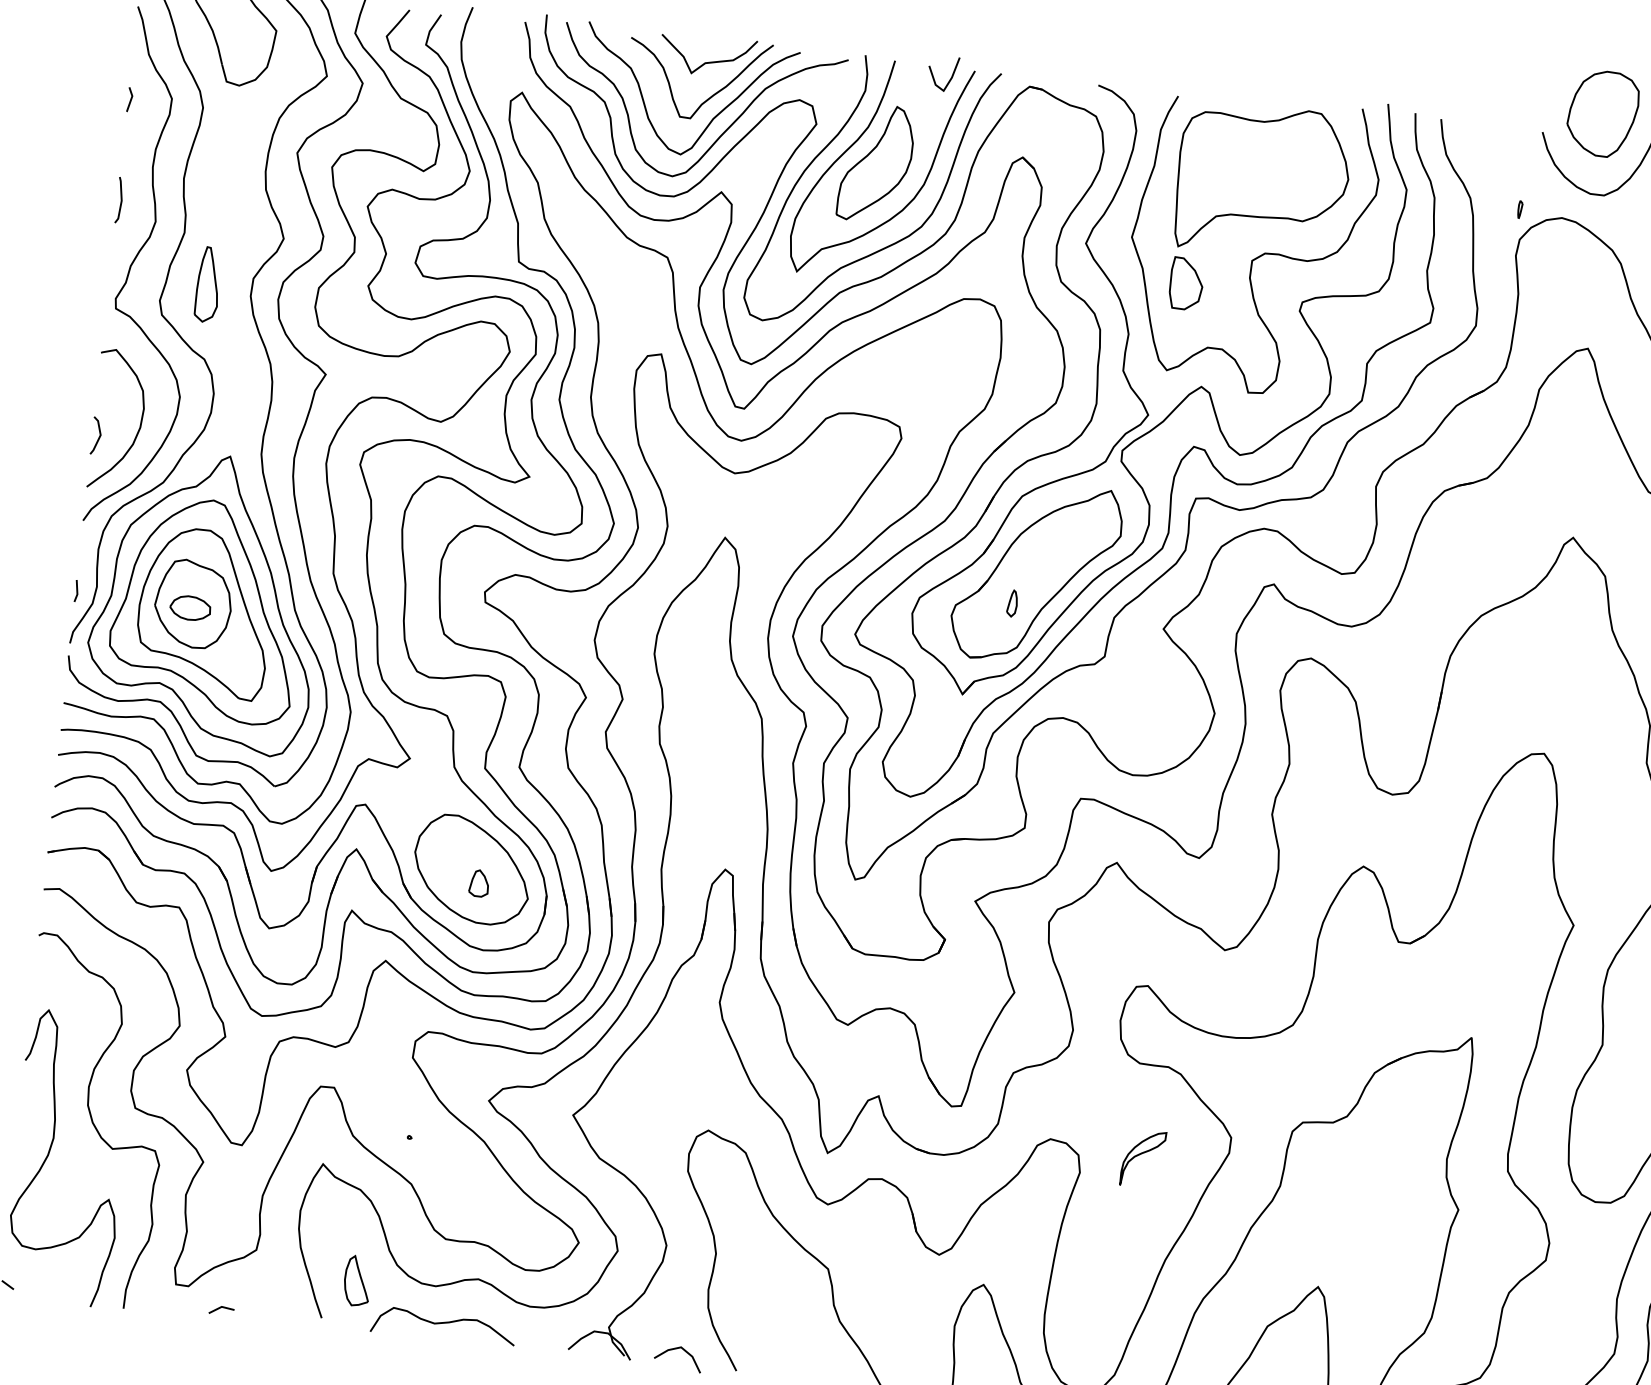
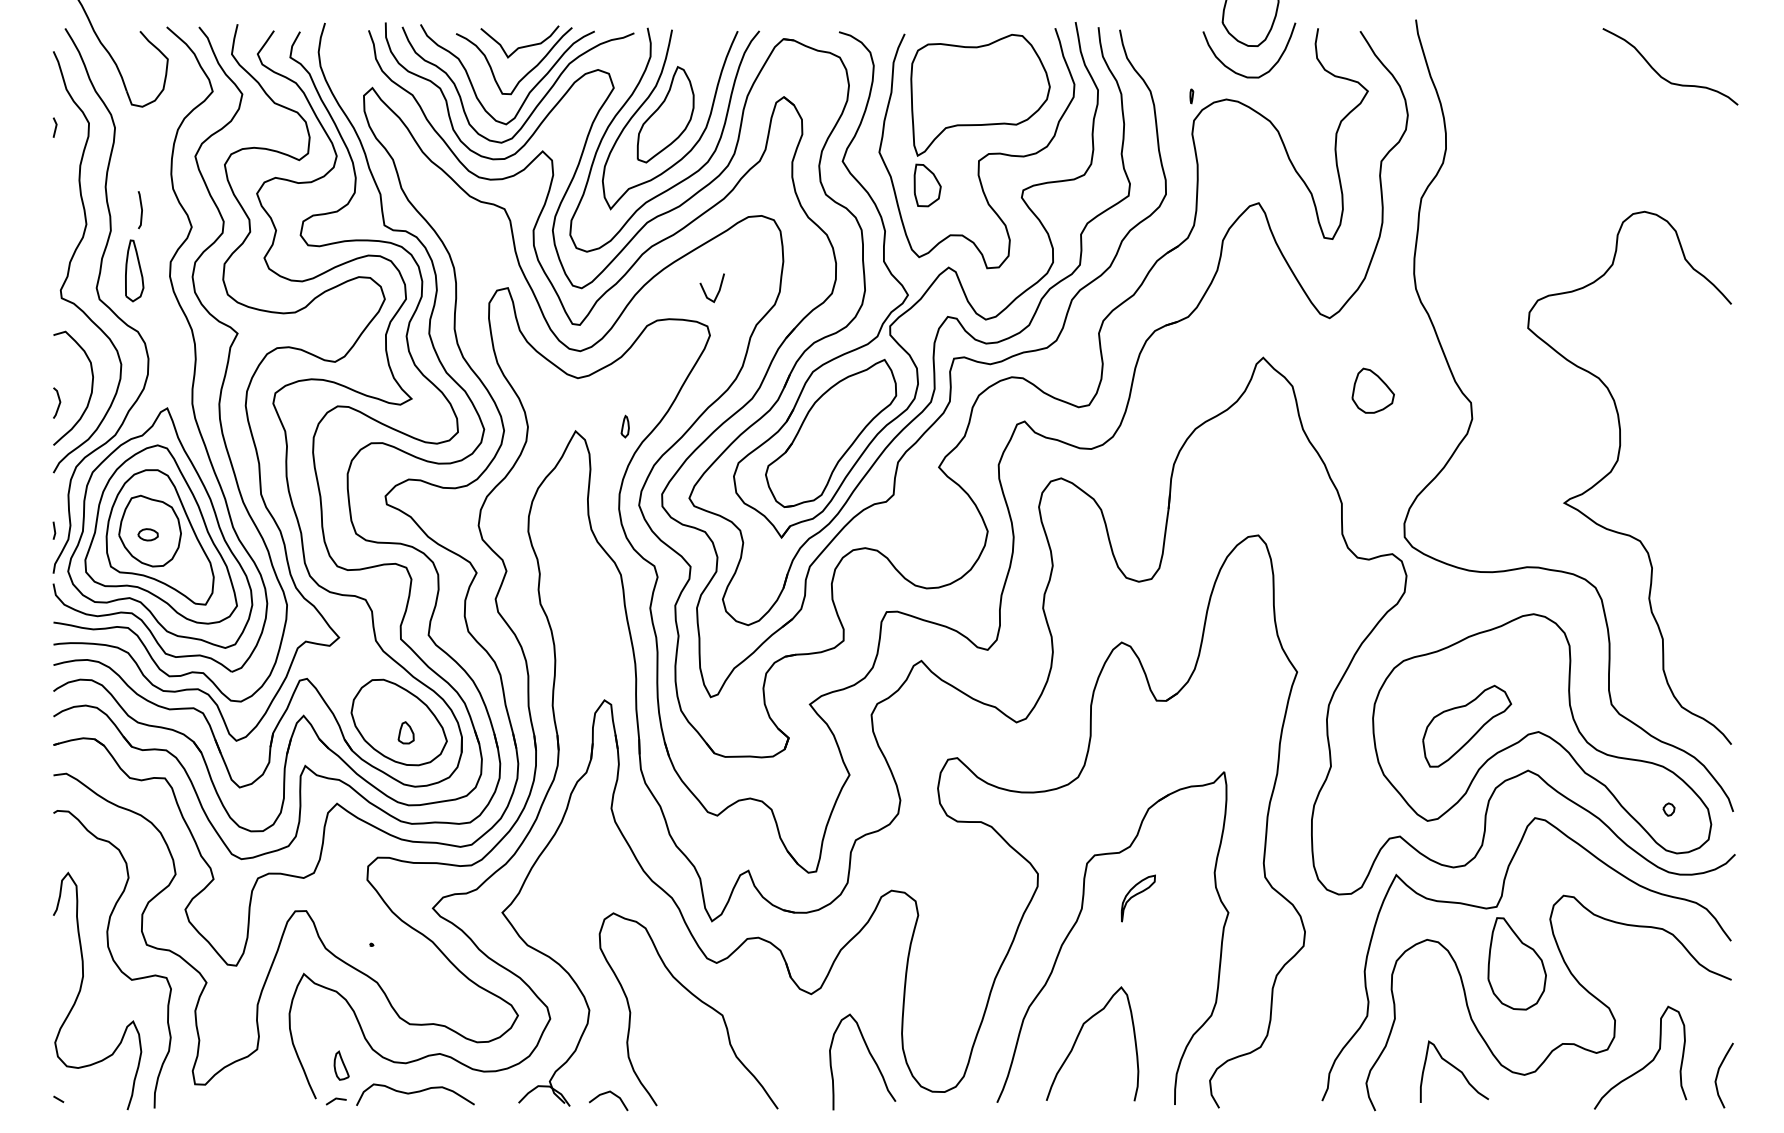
line: (934, 76) -> (705, 291), moved
line: (120, 200) -> (141, 210), moved
part: (1011, 603) -> (624, 426), moved
part: (189, 607) -> (147, 534), size x0.6
part: (1142, 1158) -> (1137, 898), moved
part: (357, 1280) -> (341, 1065), size x0.7
line: (219, 1309) -> (334, 1100), moved

